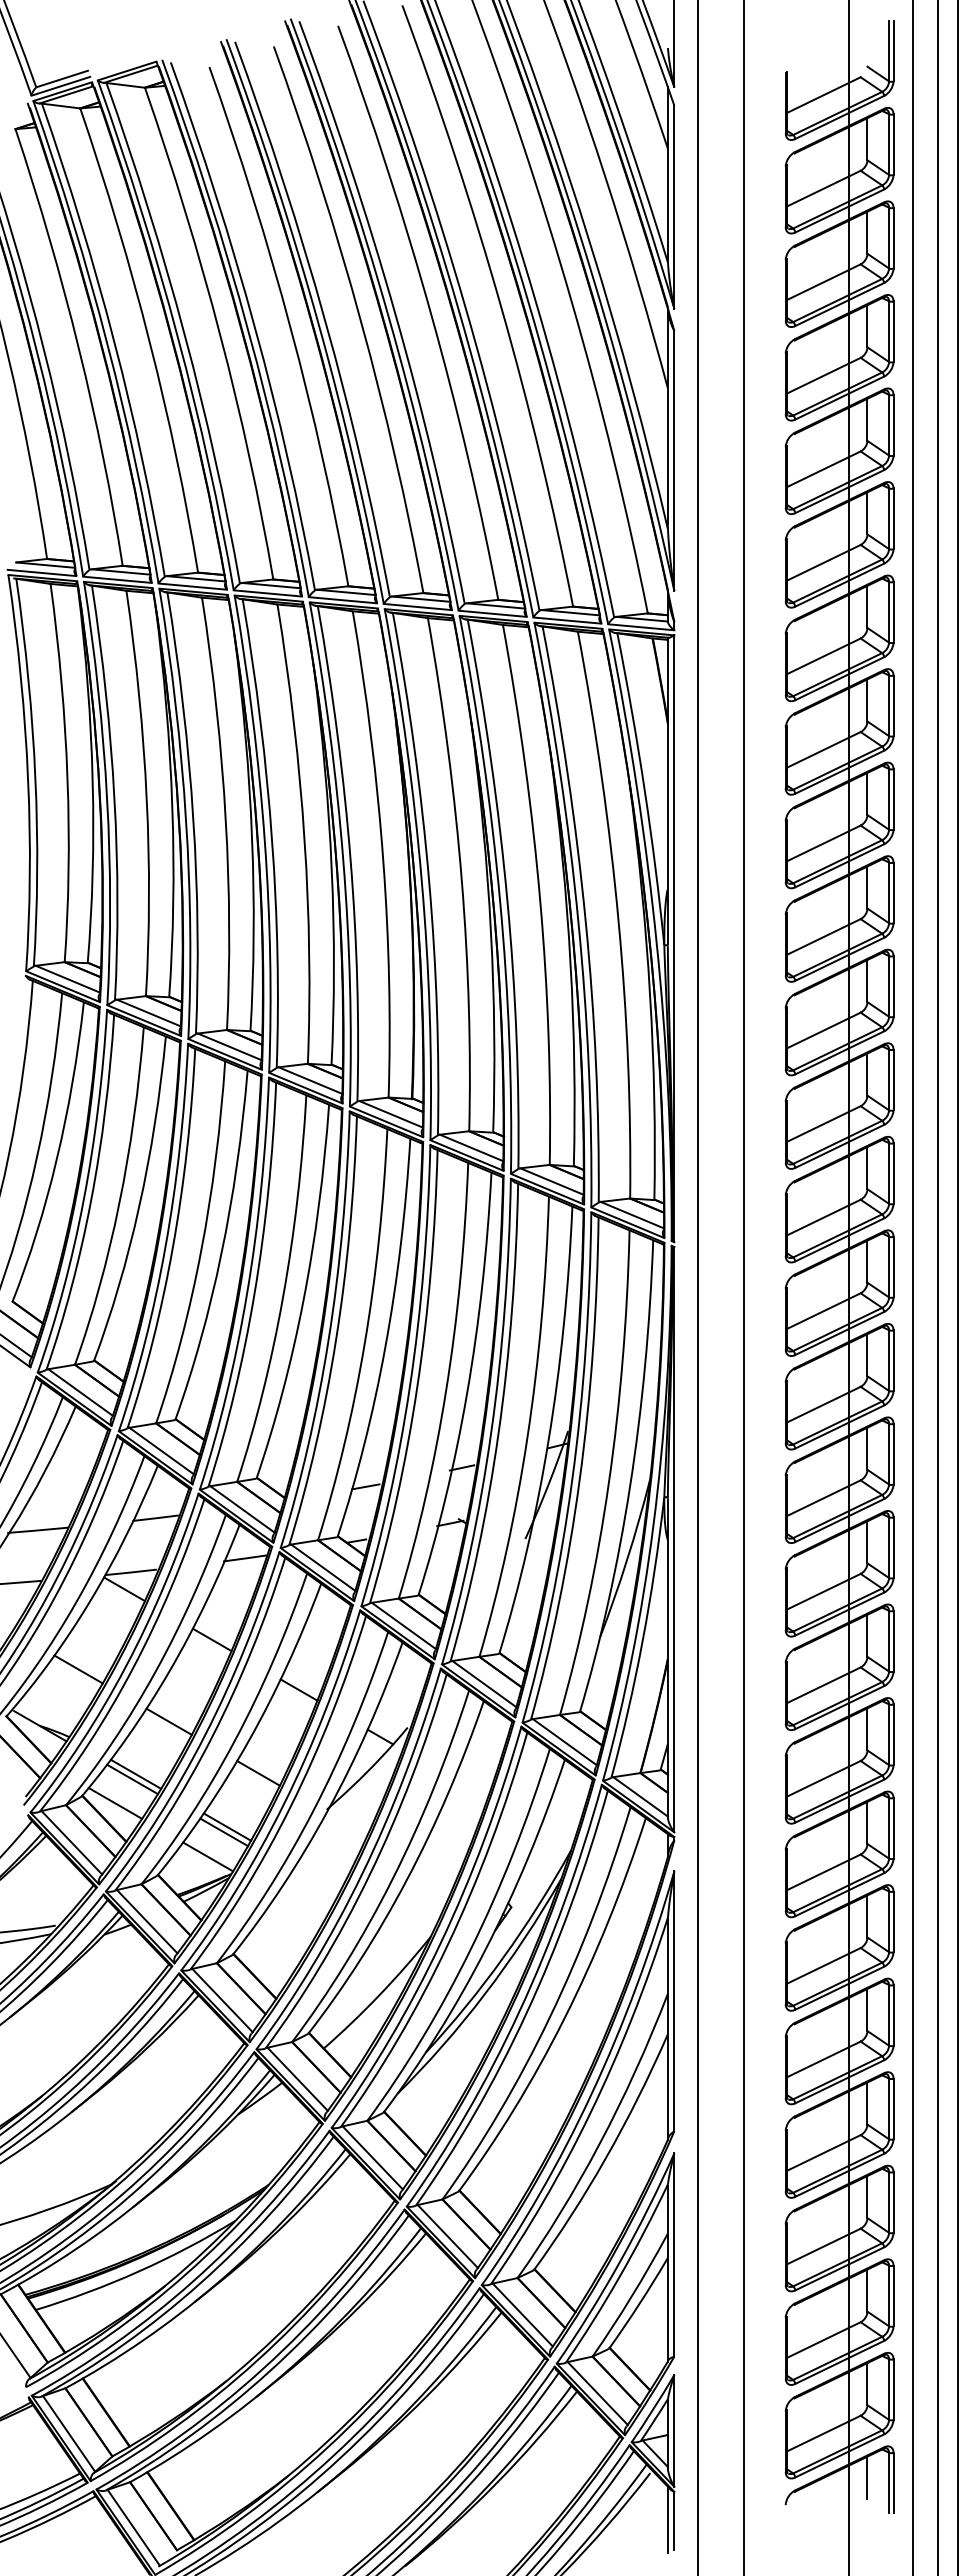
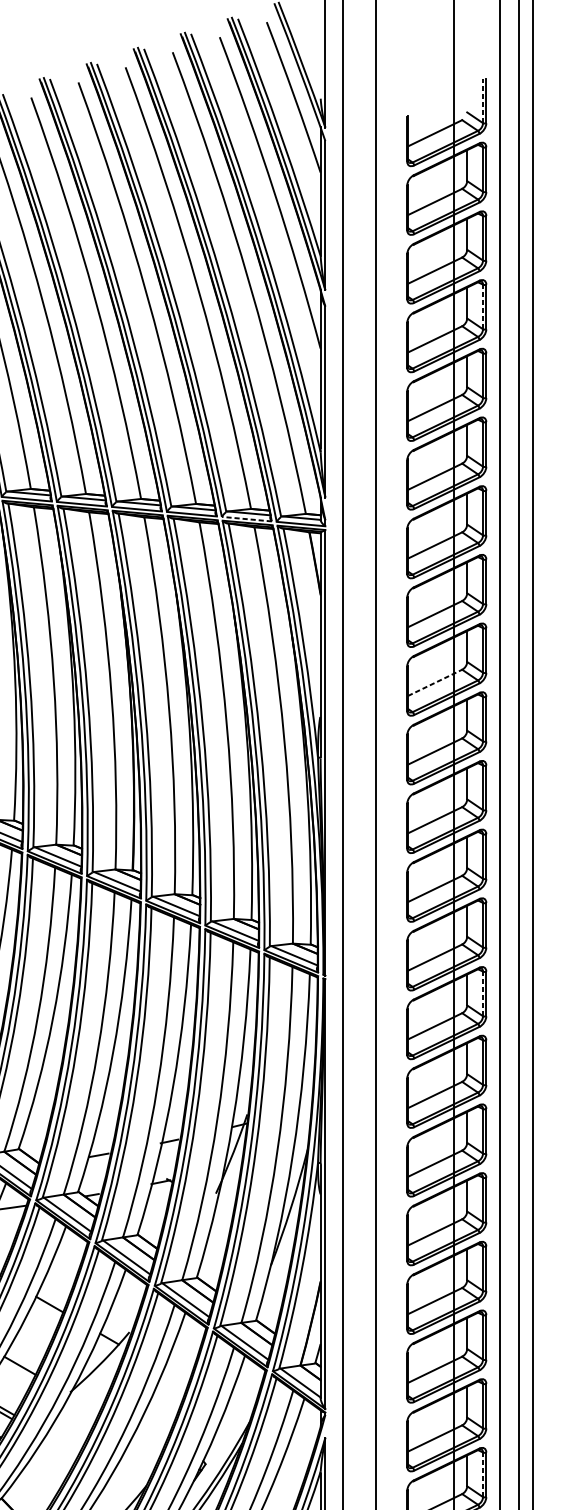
line: (889, 50) -> (483, 100), solid -> dashed
line: (889, 331) -> (483, 306), solid -> dashed
line: (566, 620) -> (246, 519), solid -> dashed
line: (823, 843) -> (434, 682), solid -> dashed
line: (889, 1266) -> (483, 993), solid -> dashed
line: (889, 1921) -> (483, 1474), solid -> dashed

